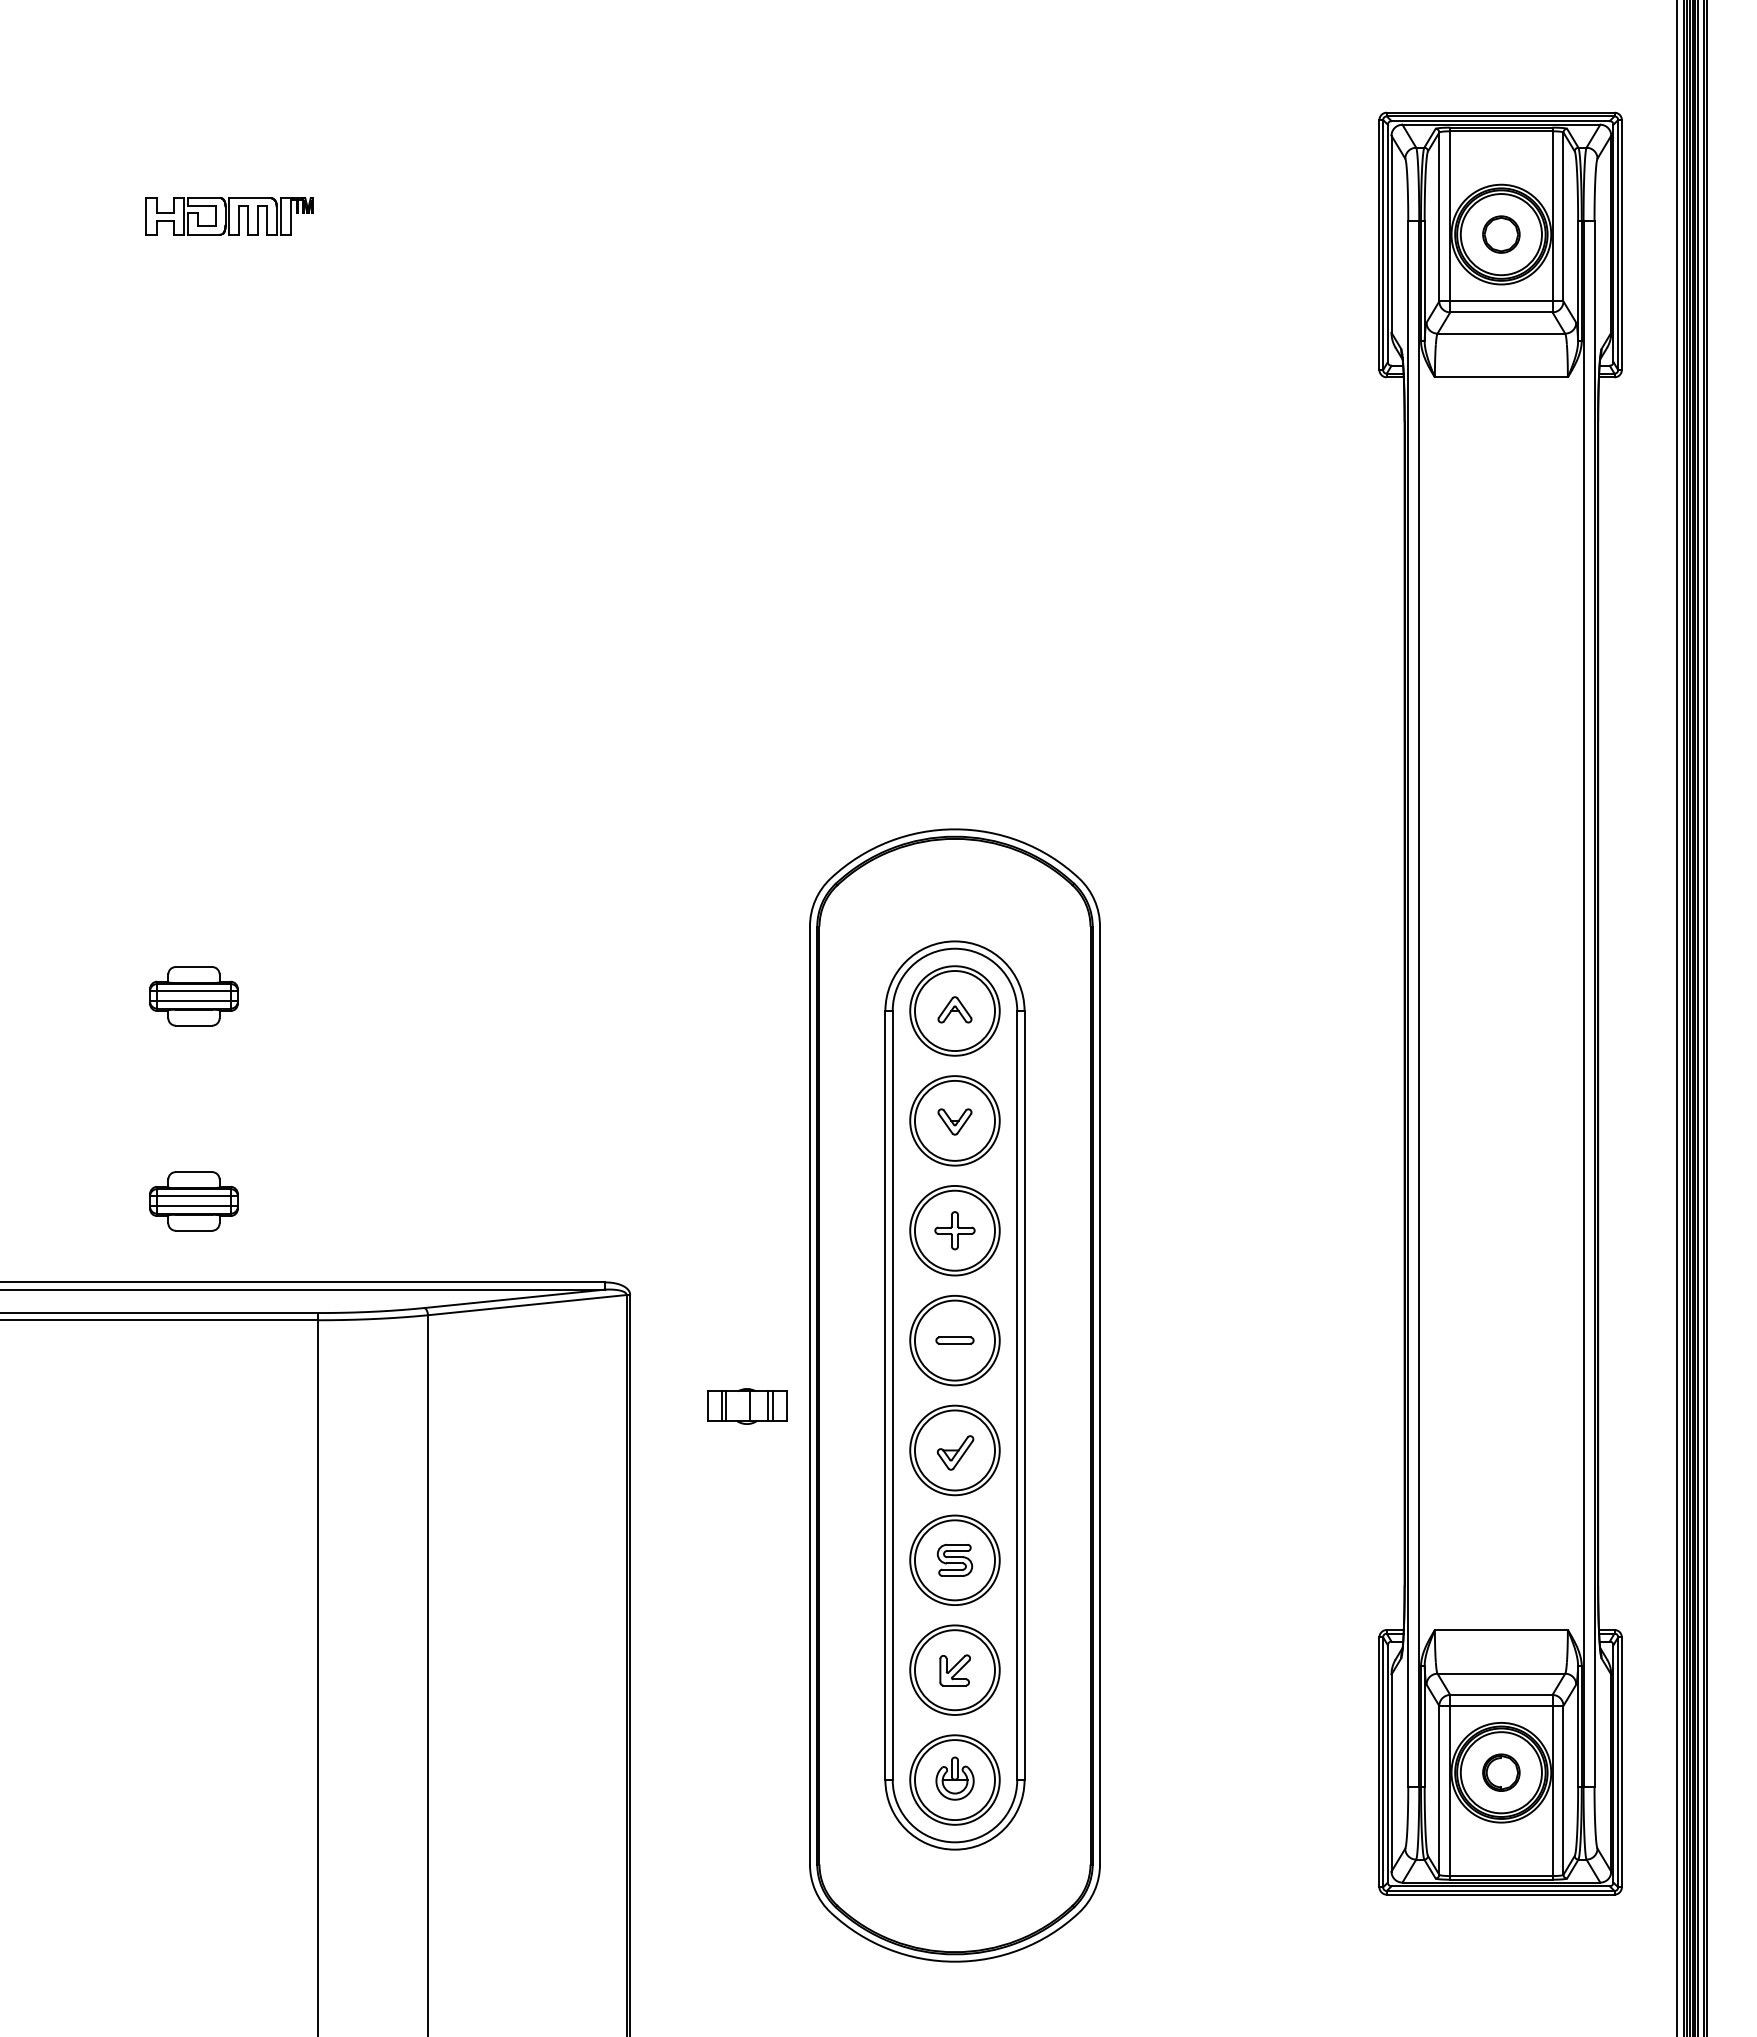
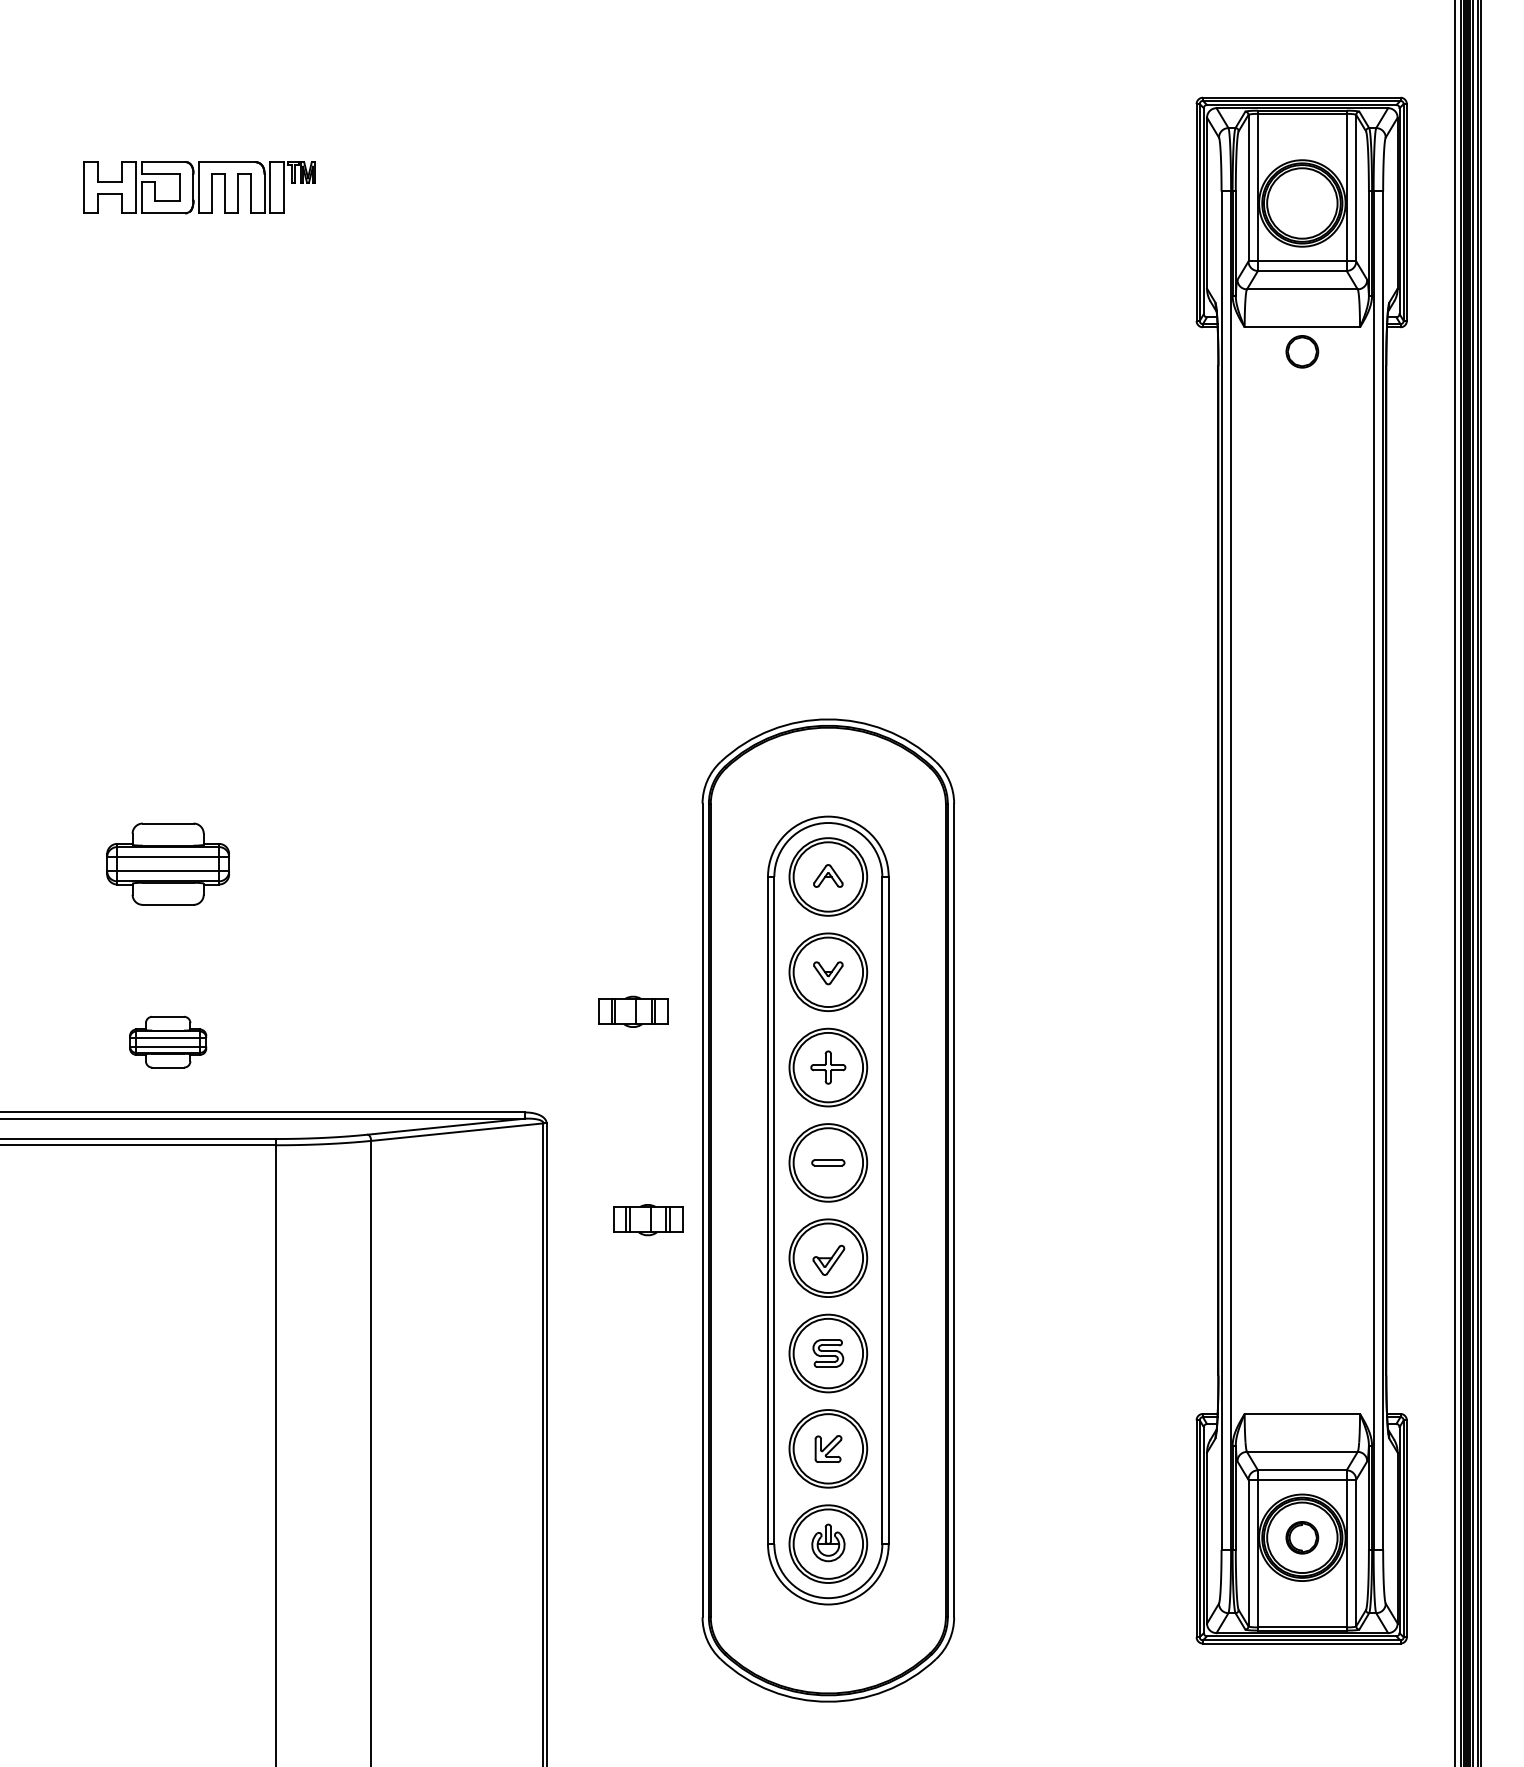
part: (229, 216) -> (198, 187), size x1.6
part: (1501, 234) -> (1302, 351), moved
part: (193, 996) -> (167, 864), size x1.6
part: (730, 1166) -> (633, 1011), added

